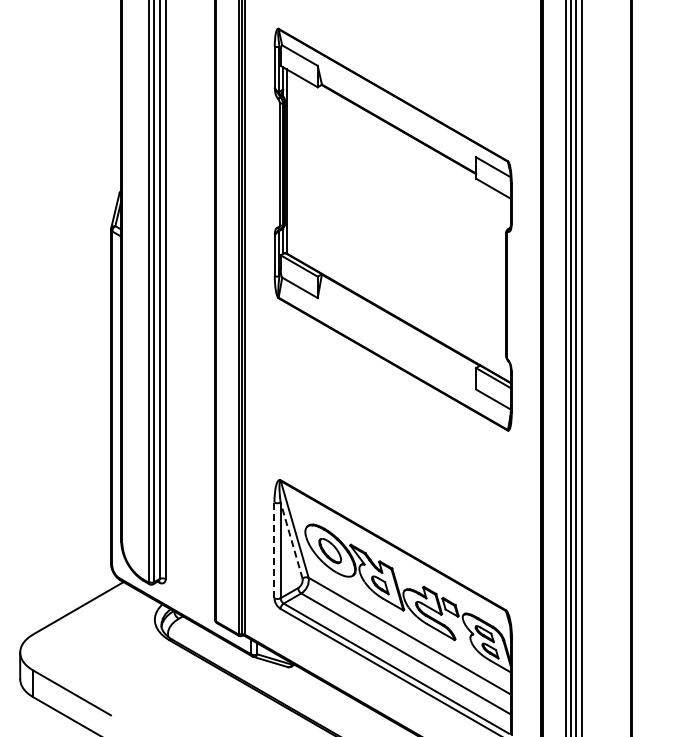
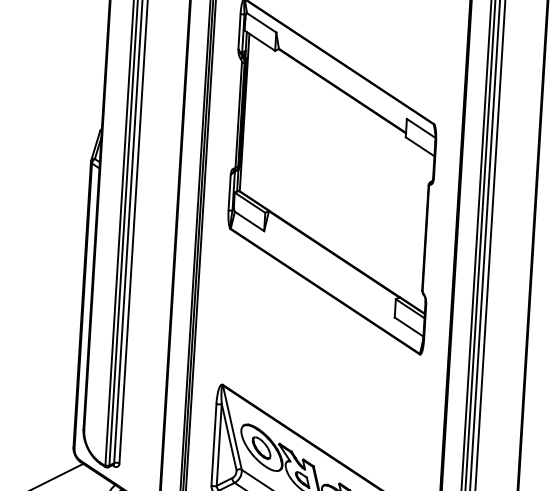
line: (291, 540) -> (229, 437), dashed -> solid
line: (274, 550) -> (213, 444), dashed -> solid

